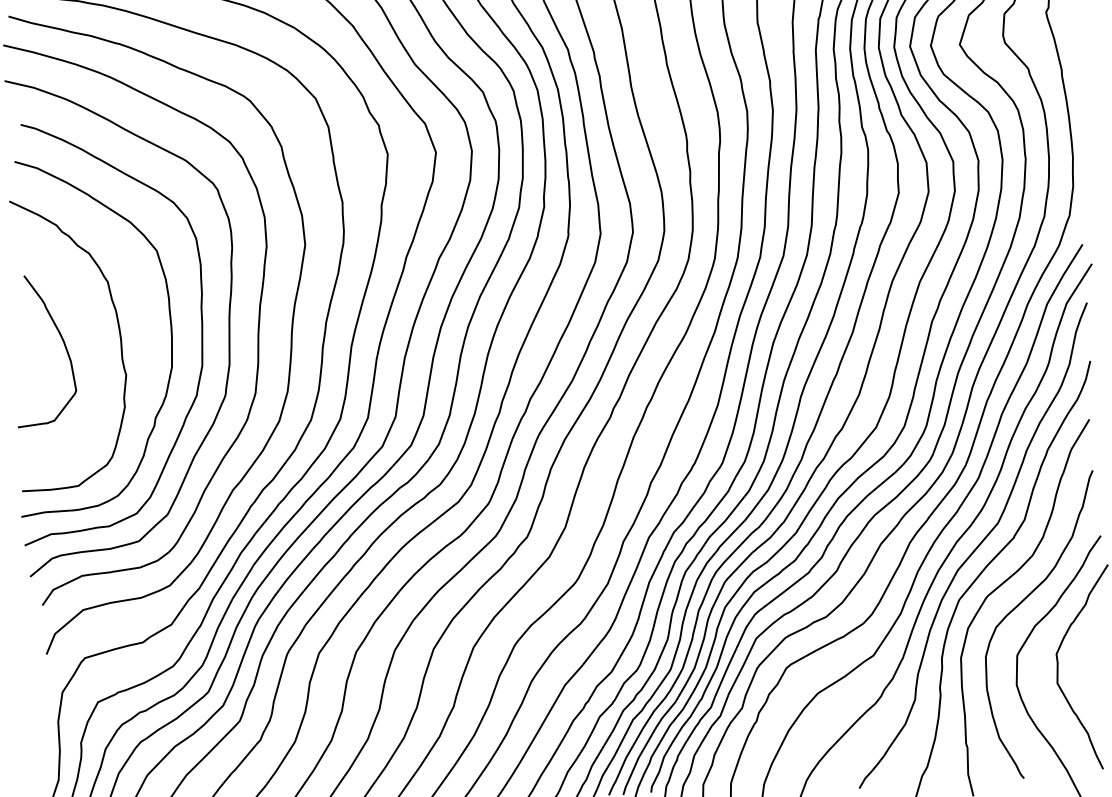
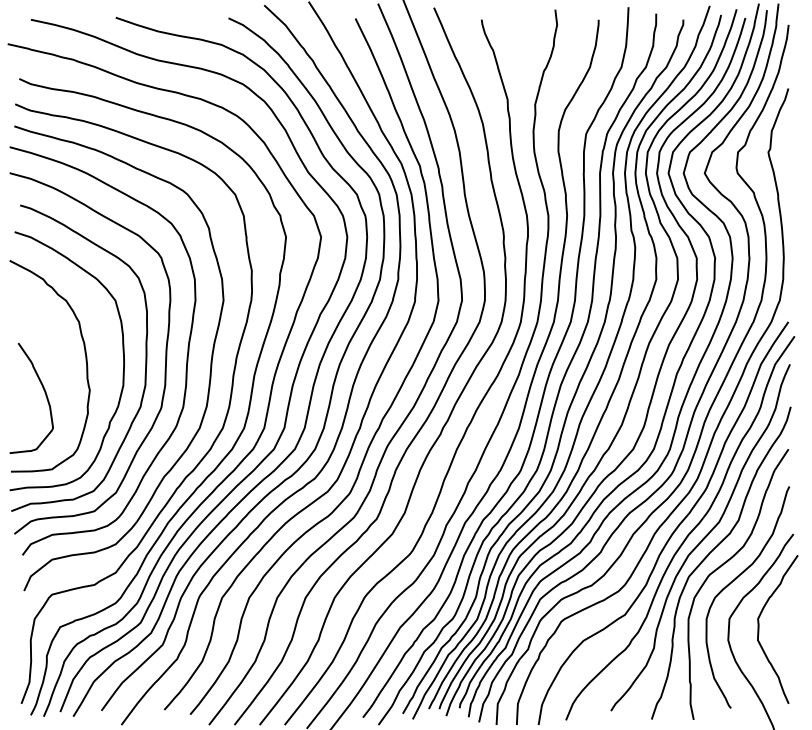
curve: (64, 347) -> (45, 396), moved

